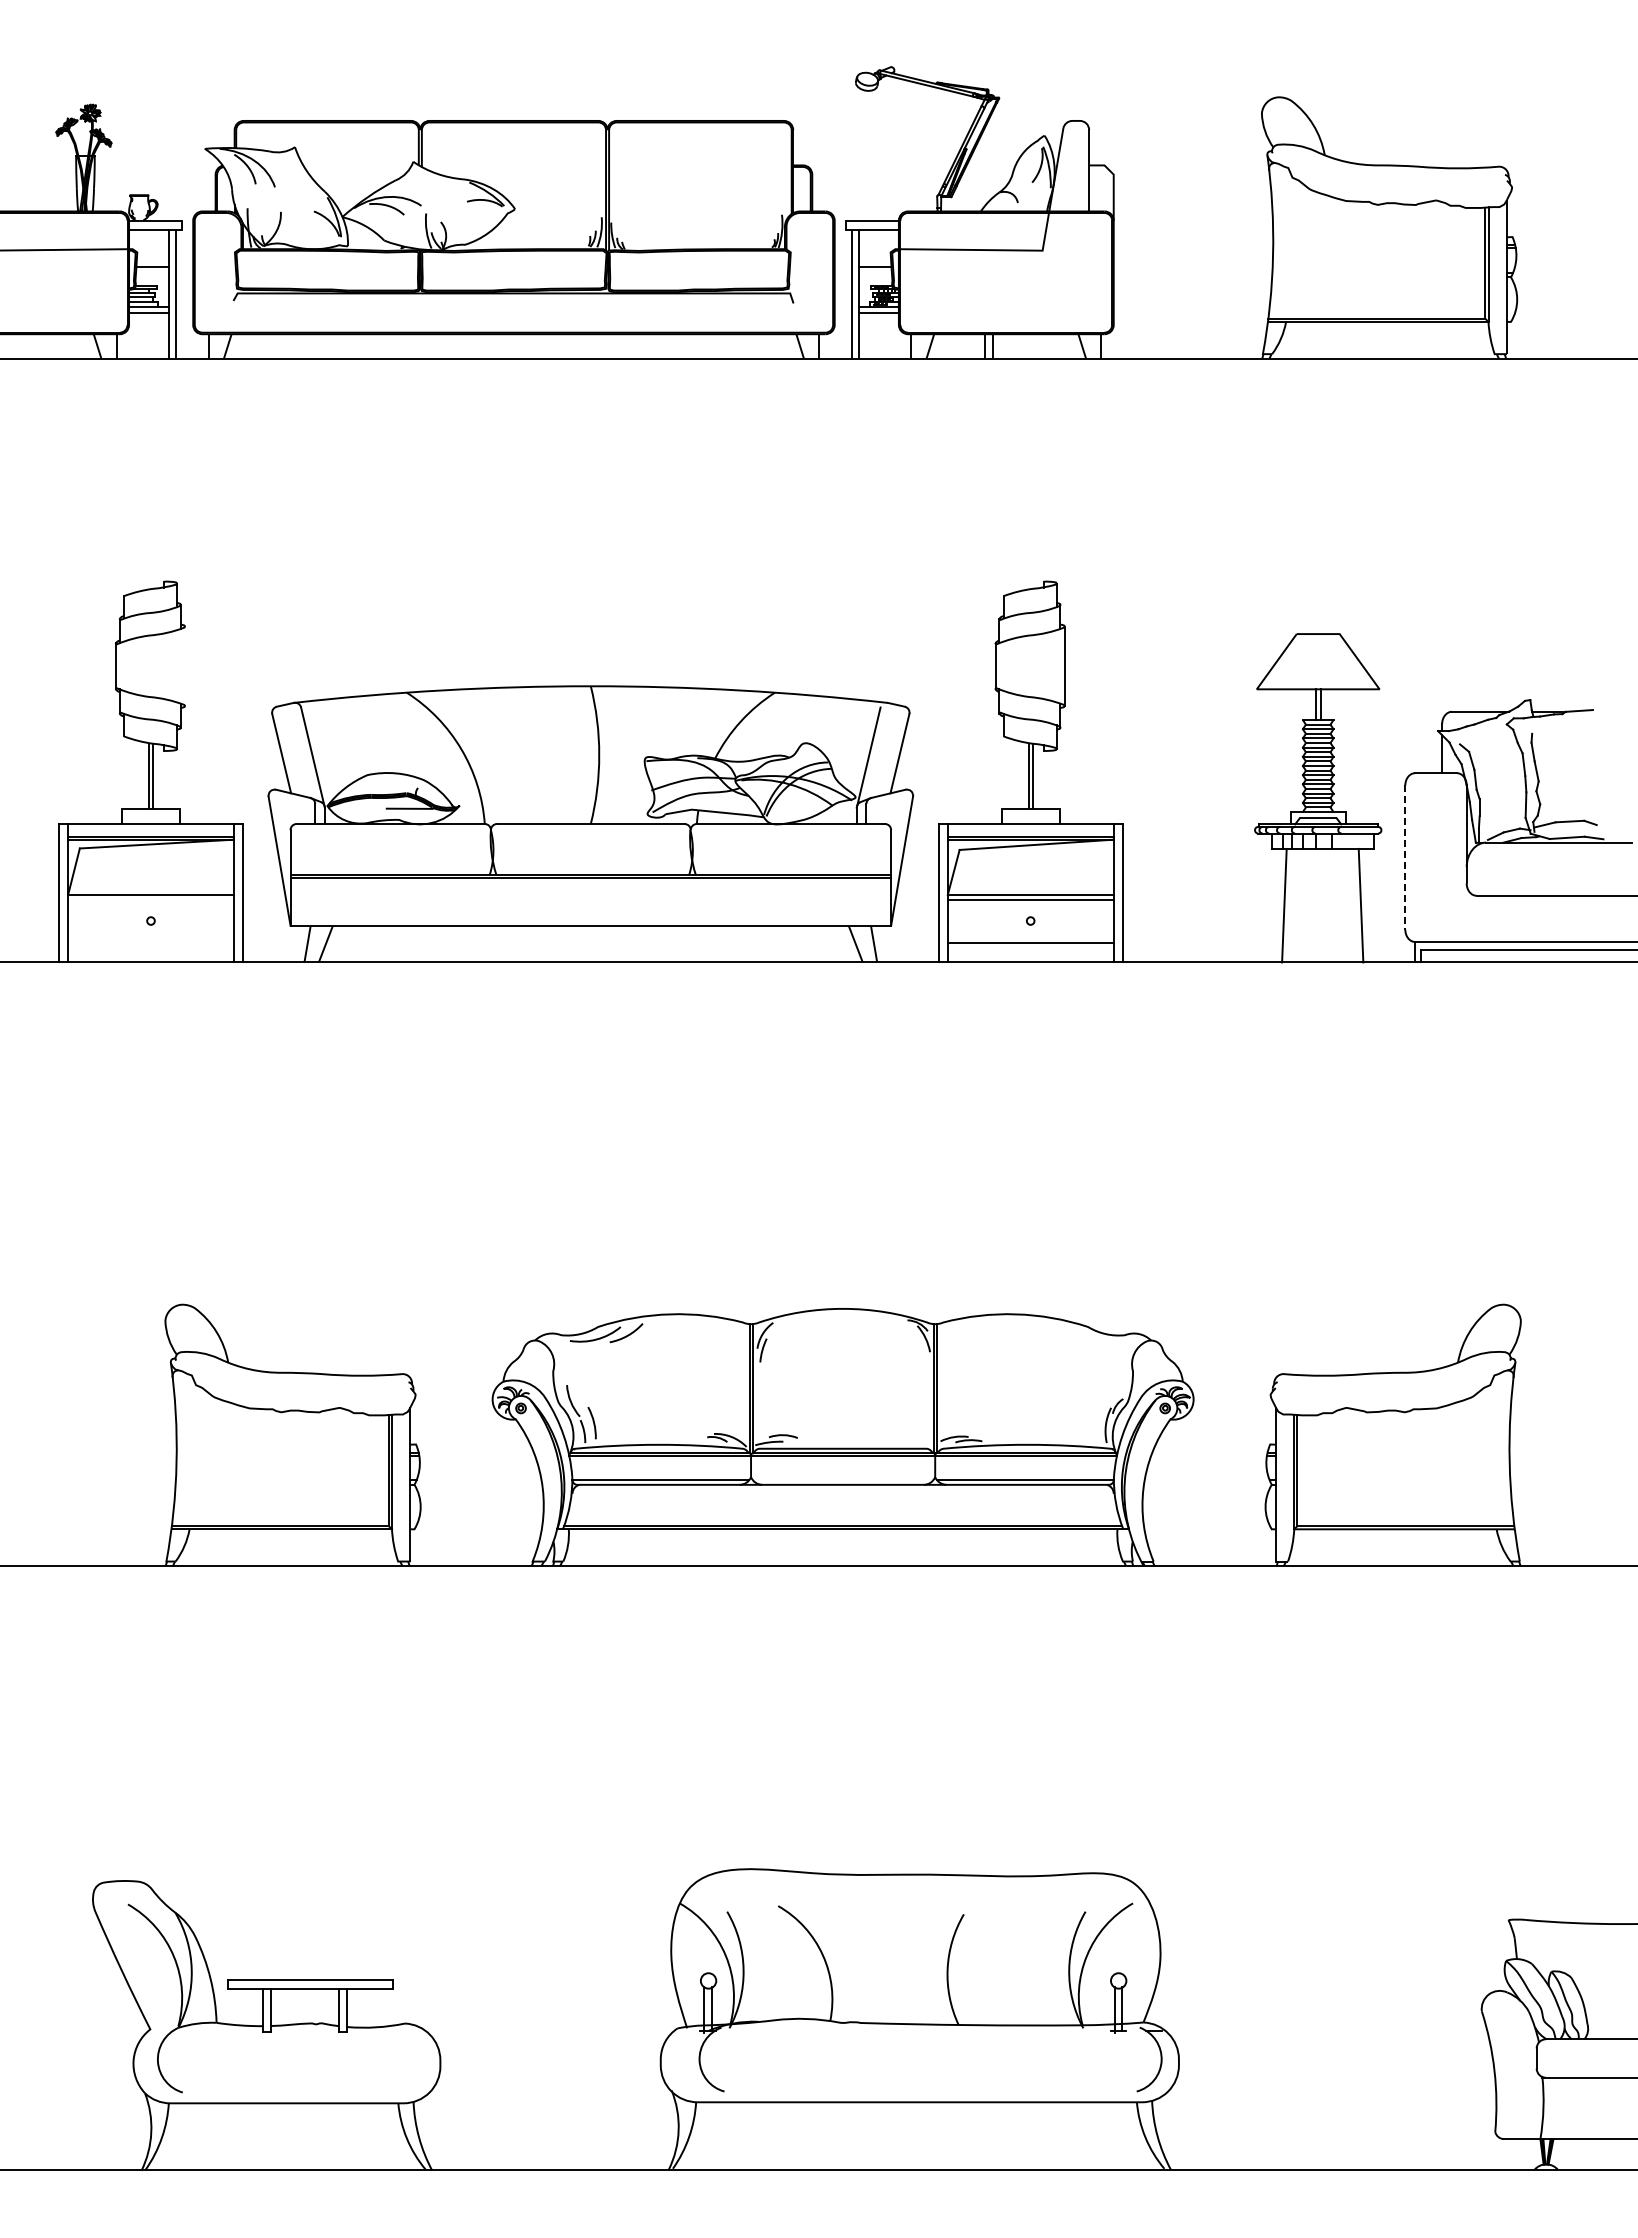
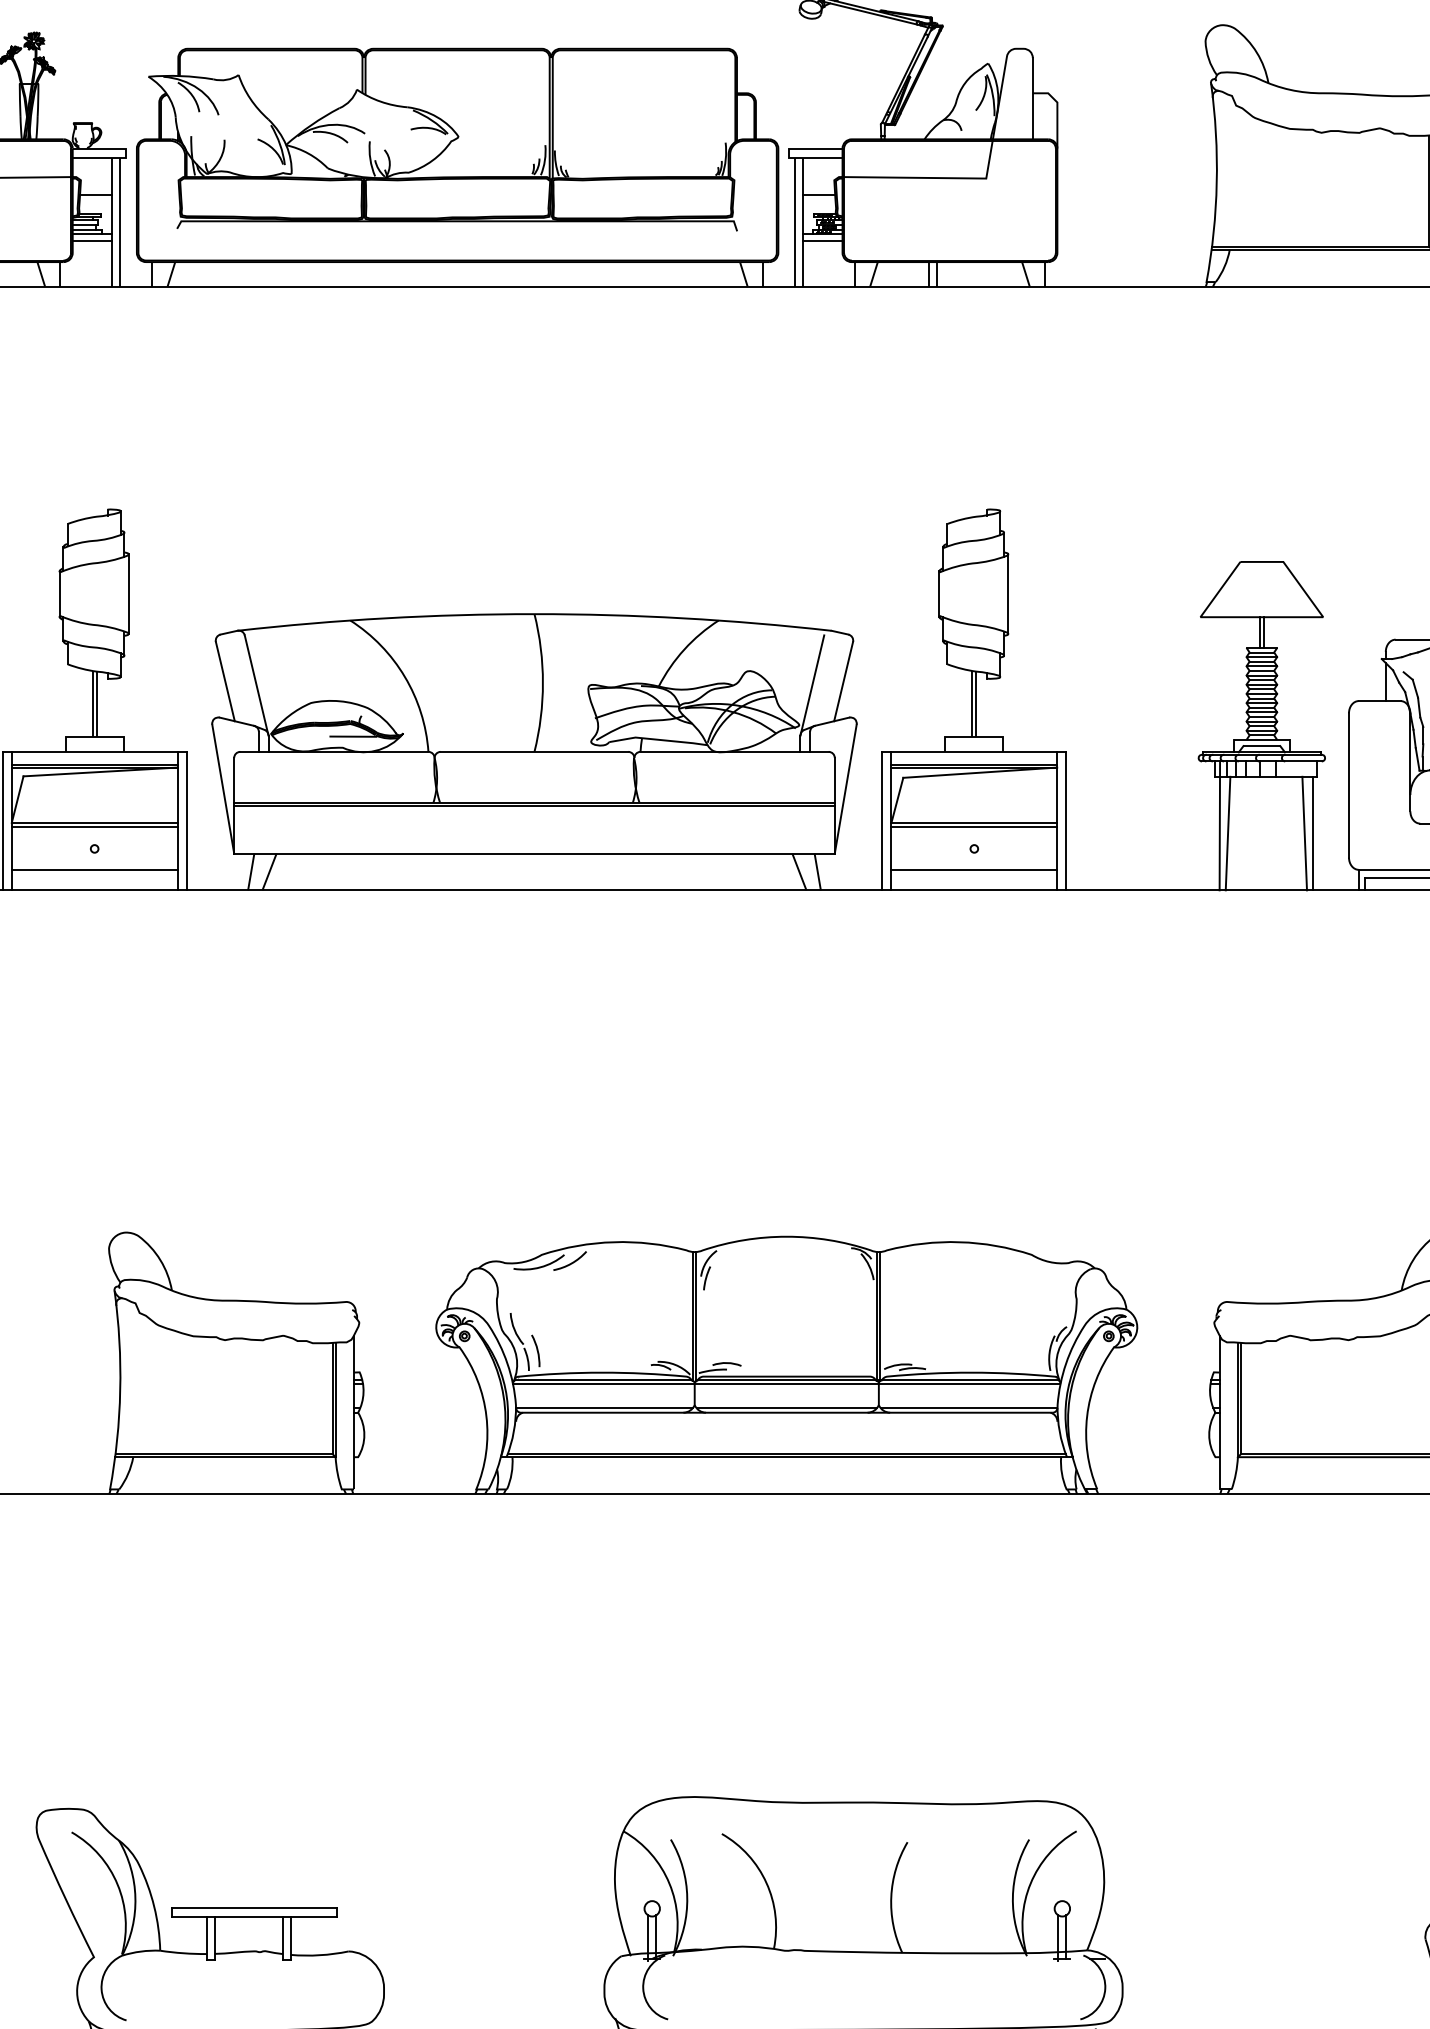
line: (184, 665) -> (128, 593), added
line: (1405, 858) -> (1349, 786), dashed -> solid
line: (1275, 897) -> (1219, 825), added
line: (150, 899) -> (94, 827), added
line: (1369, 905) -> (1313, 833), added
line: (150, 942) -> (94, 870), added
line: (842, 1480) -> (786, 1408), added

